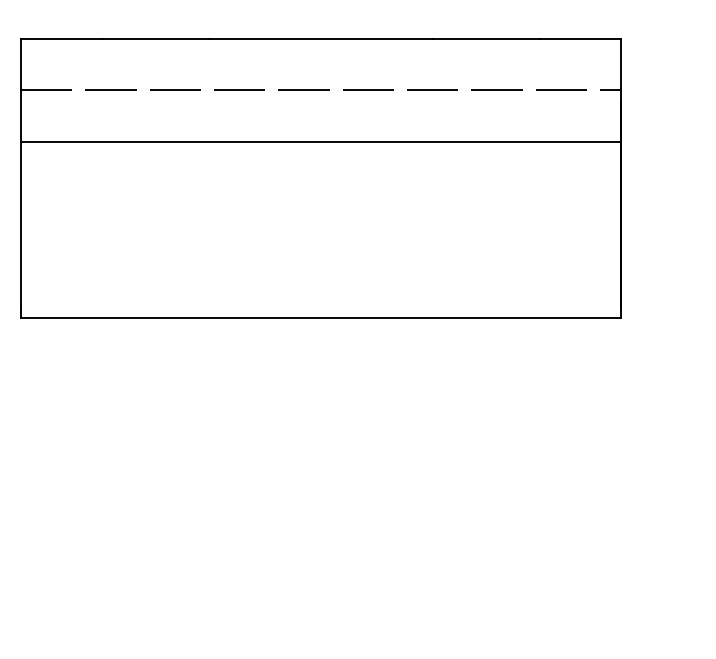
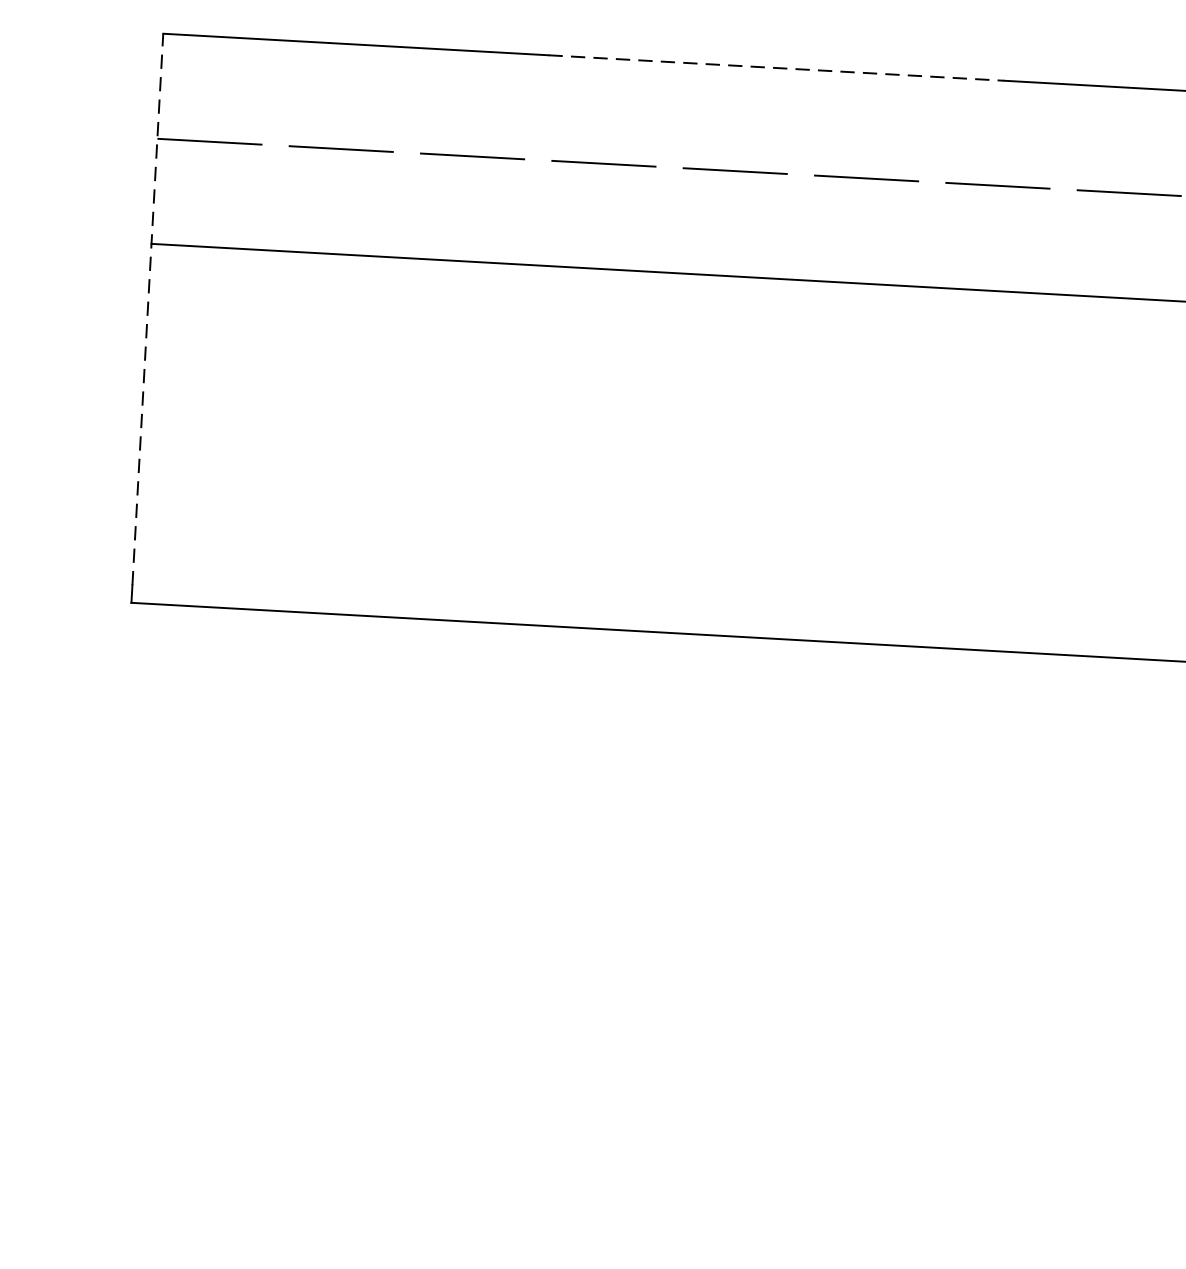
line: (321, 38) -> (776, 67), solid -> dashed
line: (20, 173) -> (147, 308), solid -> dashed

